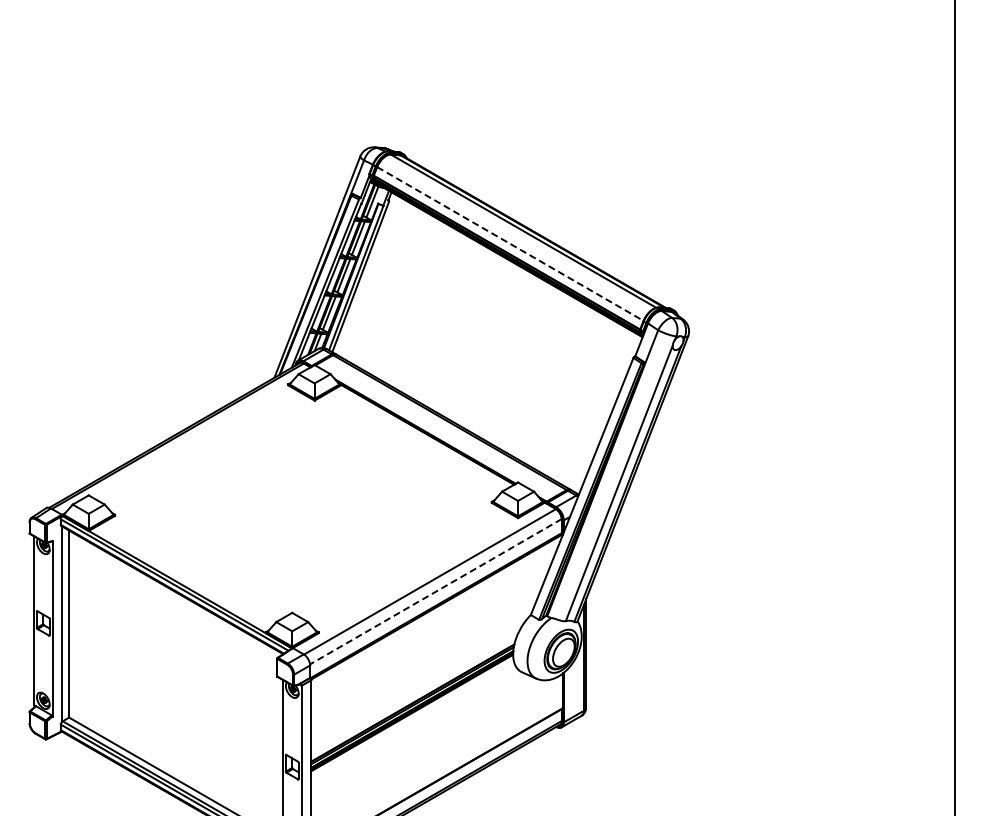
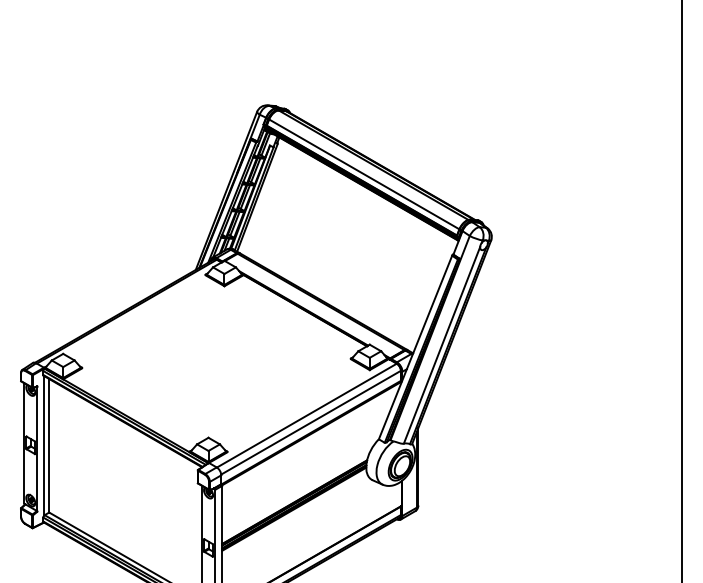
line: (510, 243) -> (364, 174), dashed -> solid
line: (435, 591) -> (310, 422), dashed -> solid

